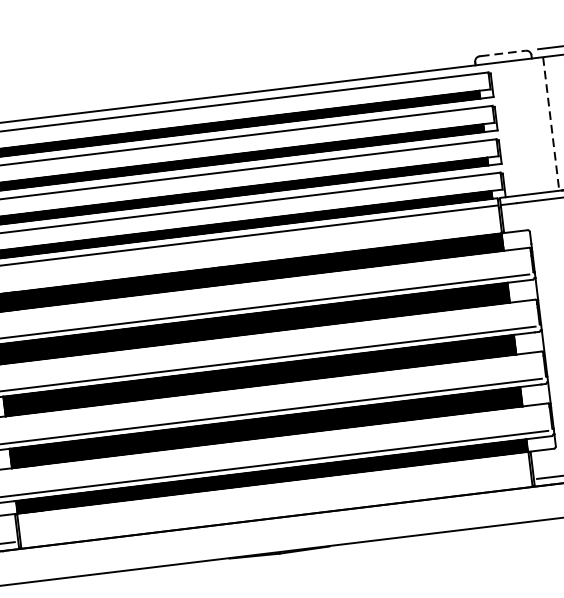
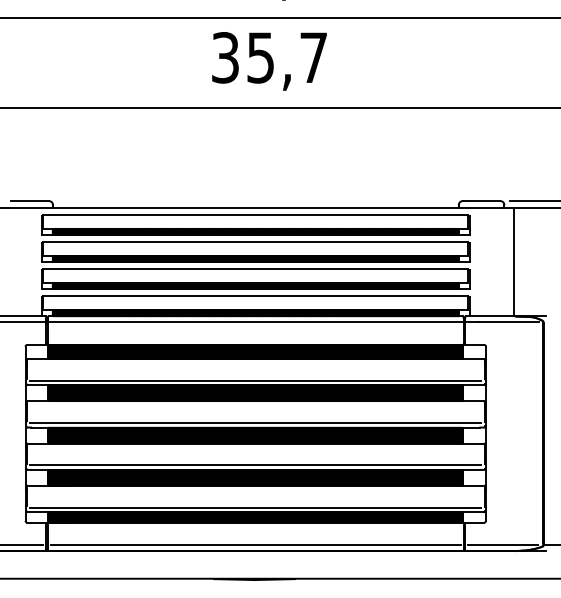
line: (503, 53) -> (482, 201), dashed -> solid
line: (551, 124) -> (513, 262), dashed -> solid
line: (277, 510) -> (256, 545), added

